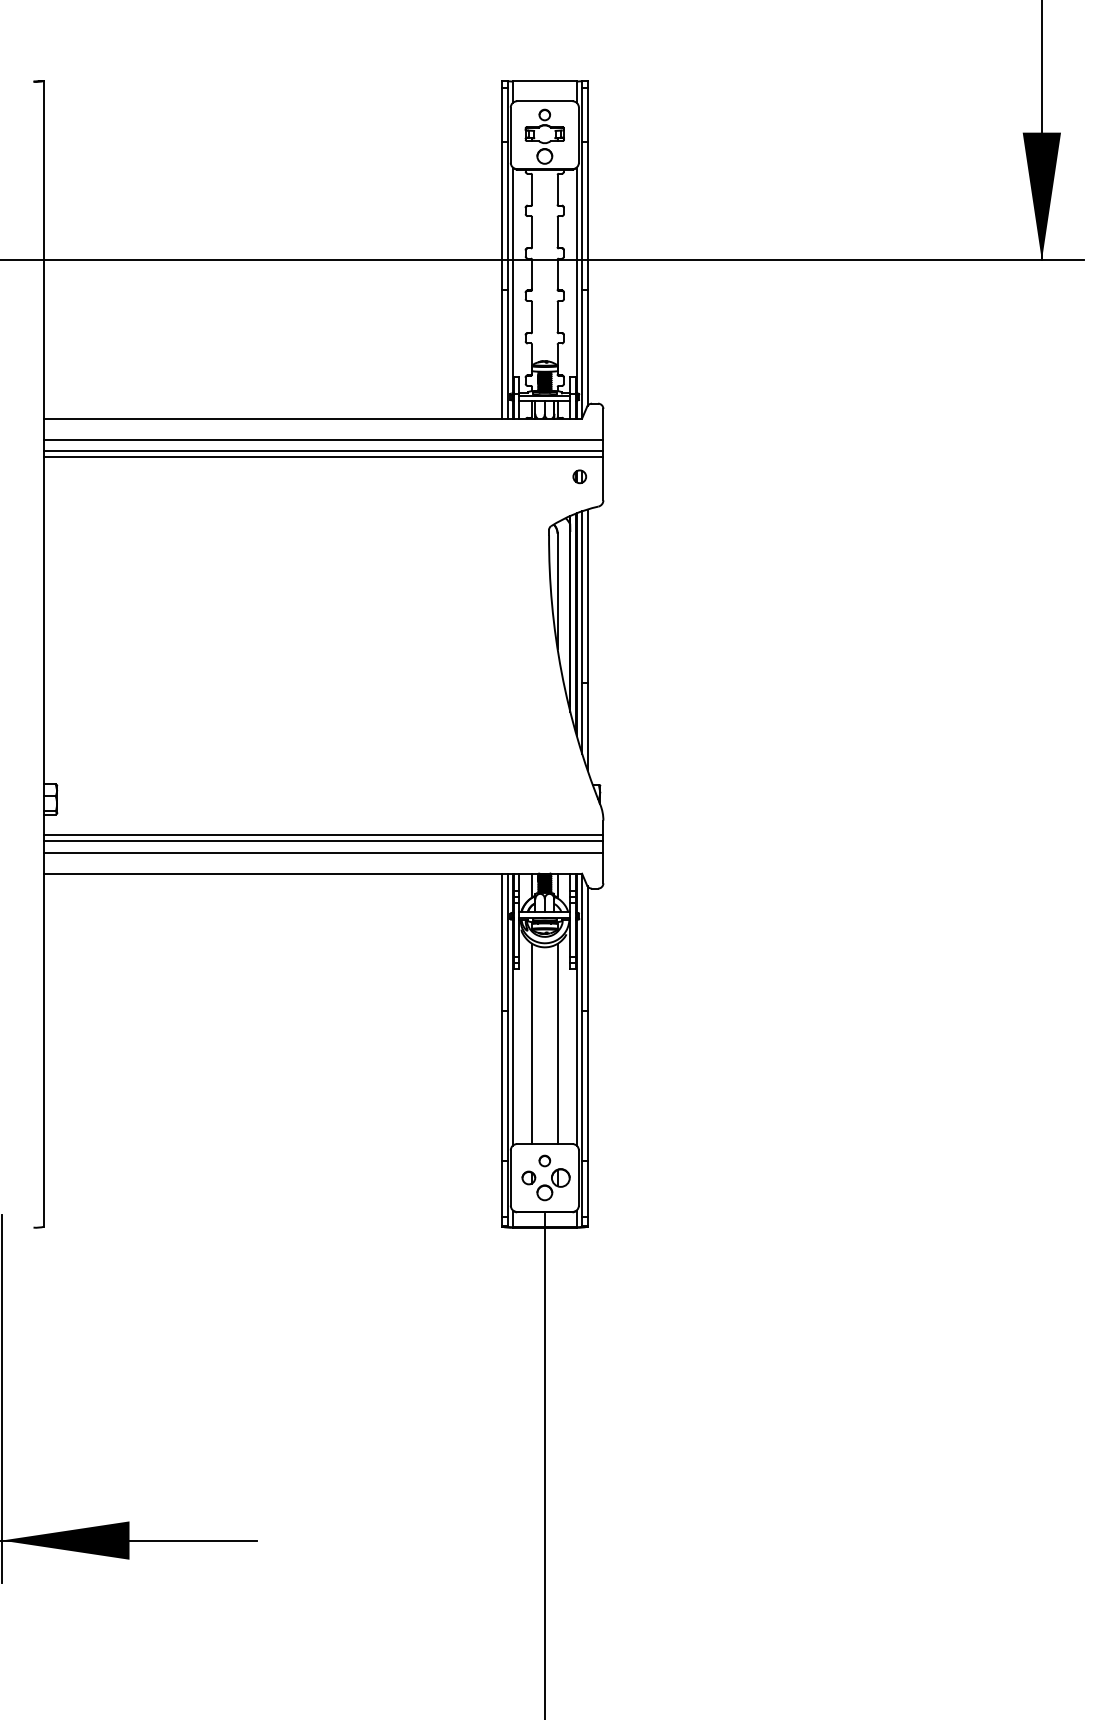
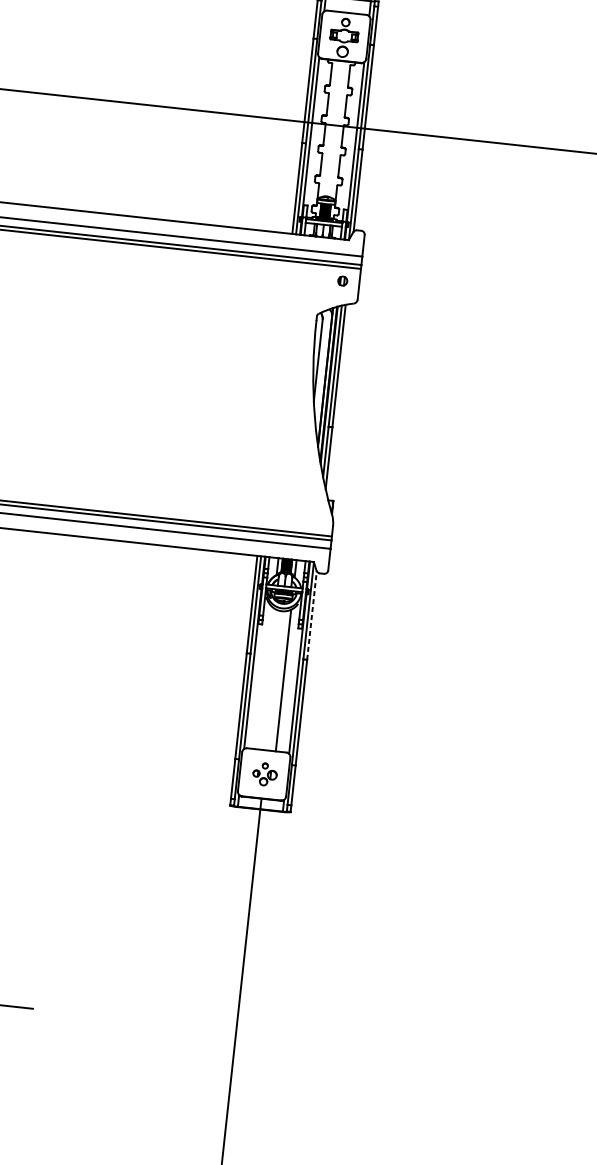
line: (587, 948) -> (311, 615), solid -> dashed
line: (532, 1043) -> (265, 678), removed
part: (545, 1177) -> (264, 774), size x0.7

